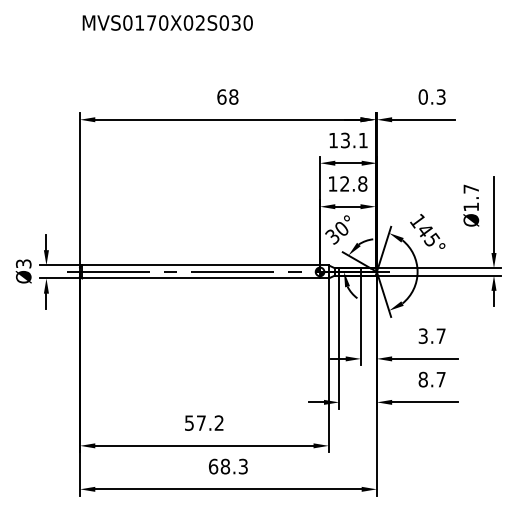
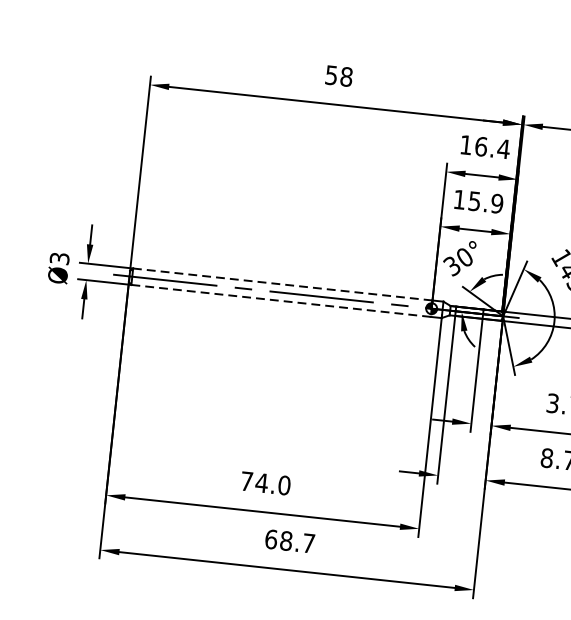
text: (221, 96) -> (331, 74), 68 -> 58
text: (354, 140) -> (492, 147), 13.1 -> 16.4
text: (353, 183) -> (485, 201), 12.8 -> 15.9
line: (201, 265) -> (283, 284), solid -> dashed
line: (201, 278) -> (281, 301), solid -> dashed
text: (204, 422) -> (265, 482), 57.2 -> 74.0
text: (242, 466) -> (307, 543), 68.3 -> 68.7

